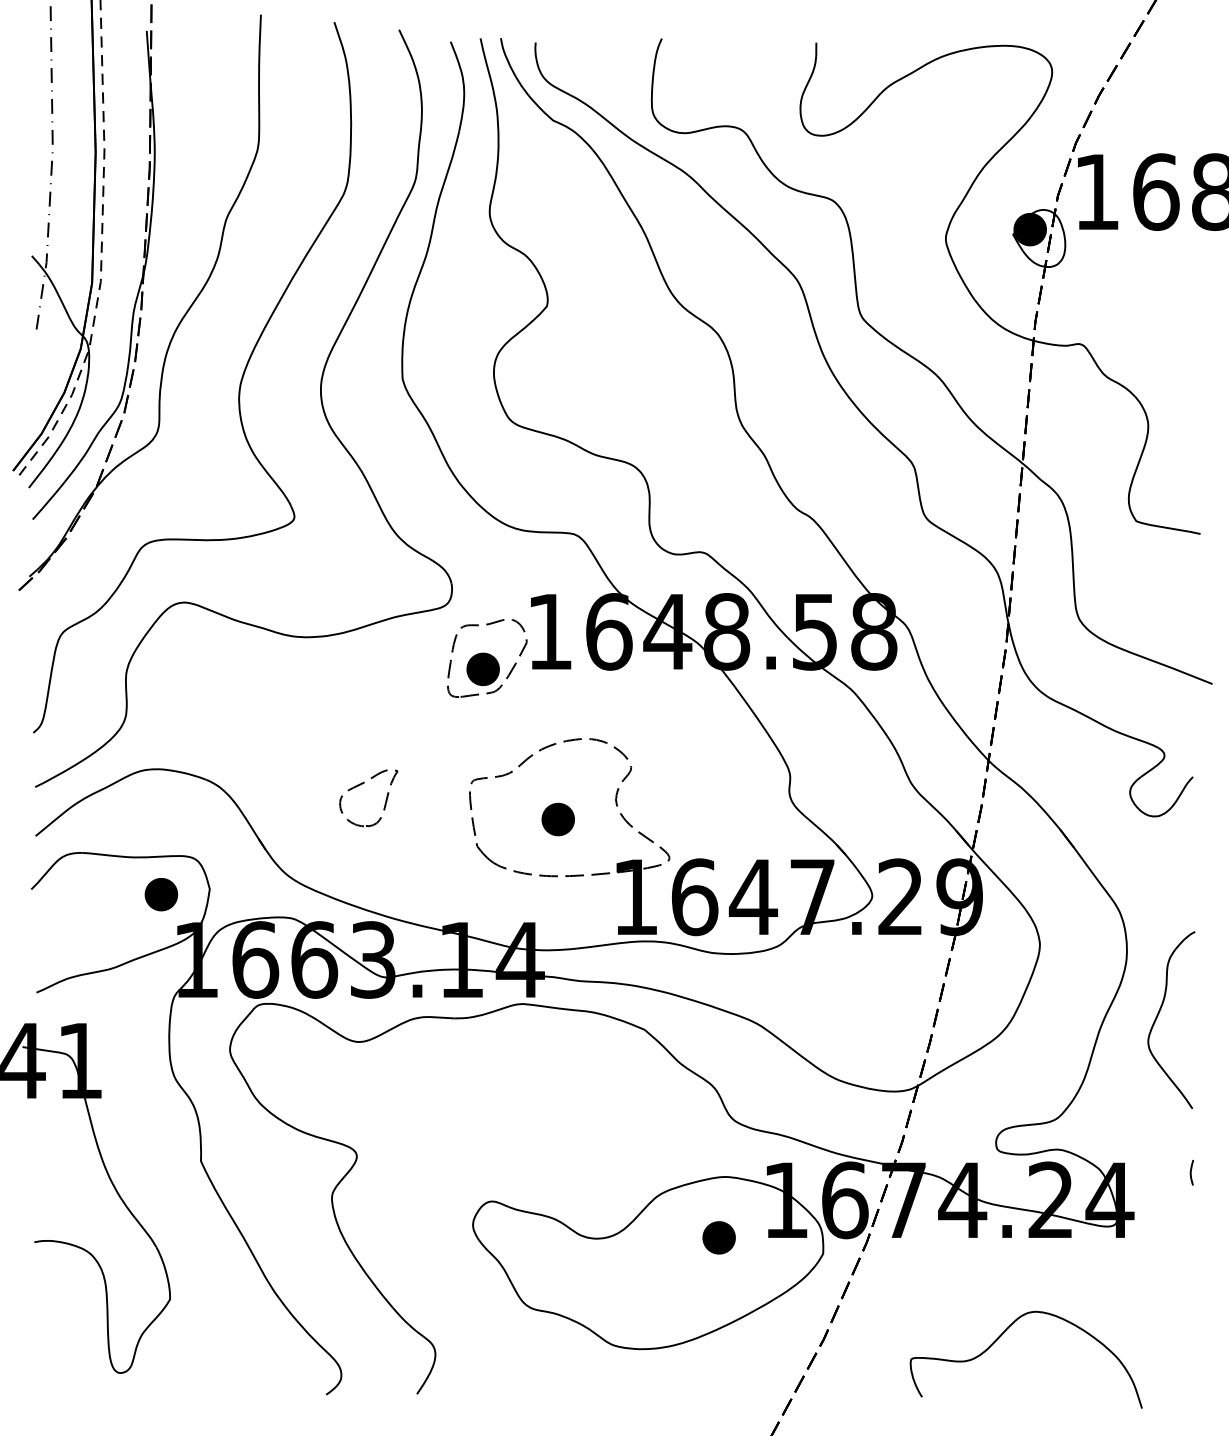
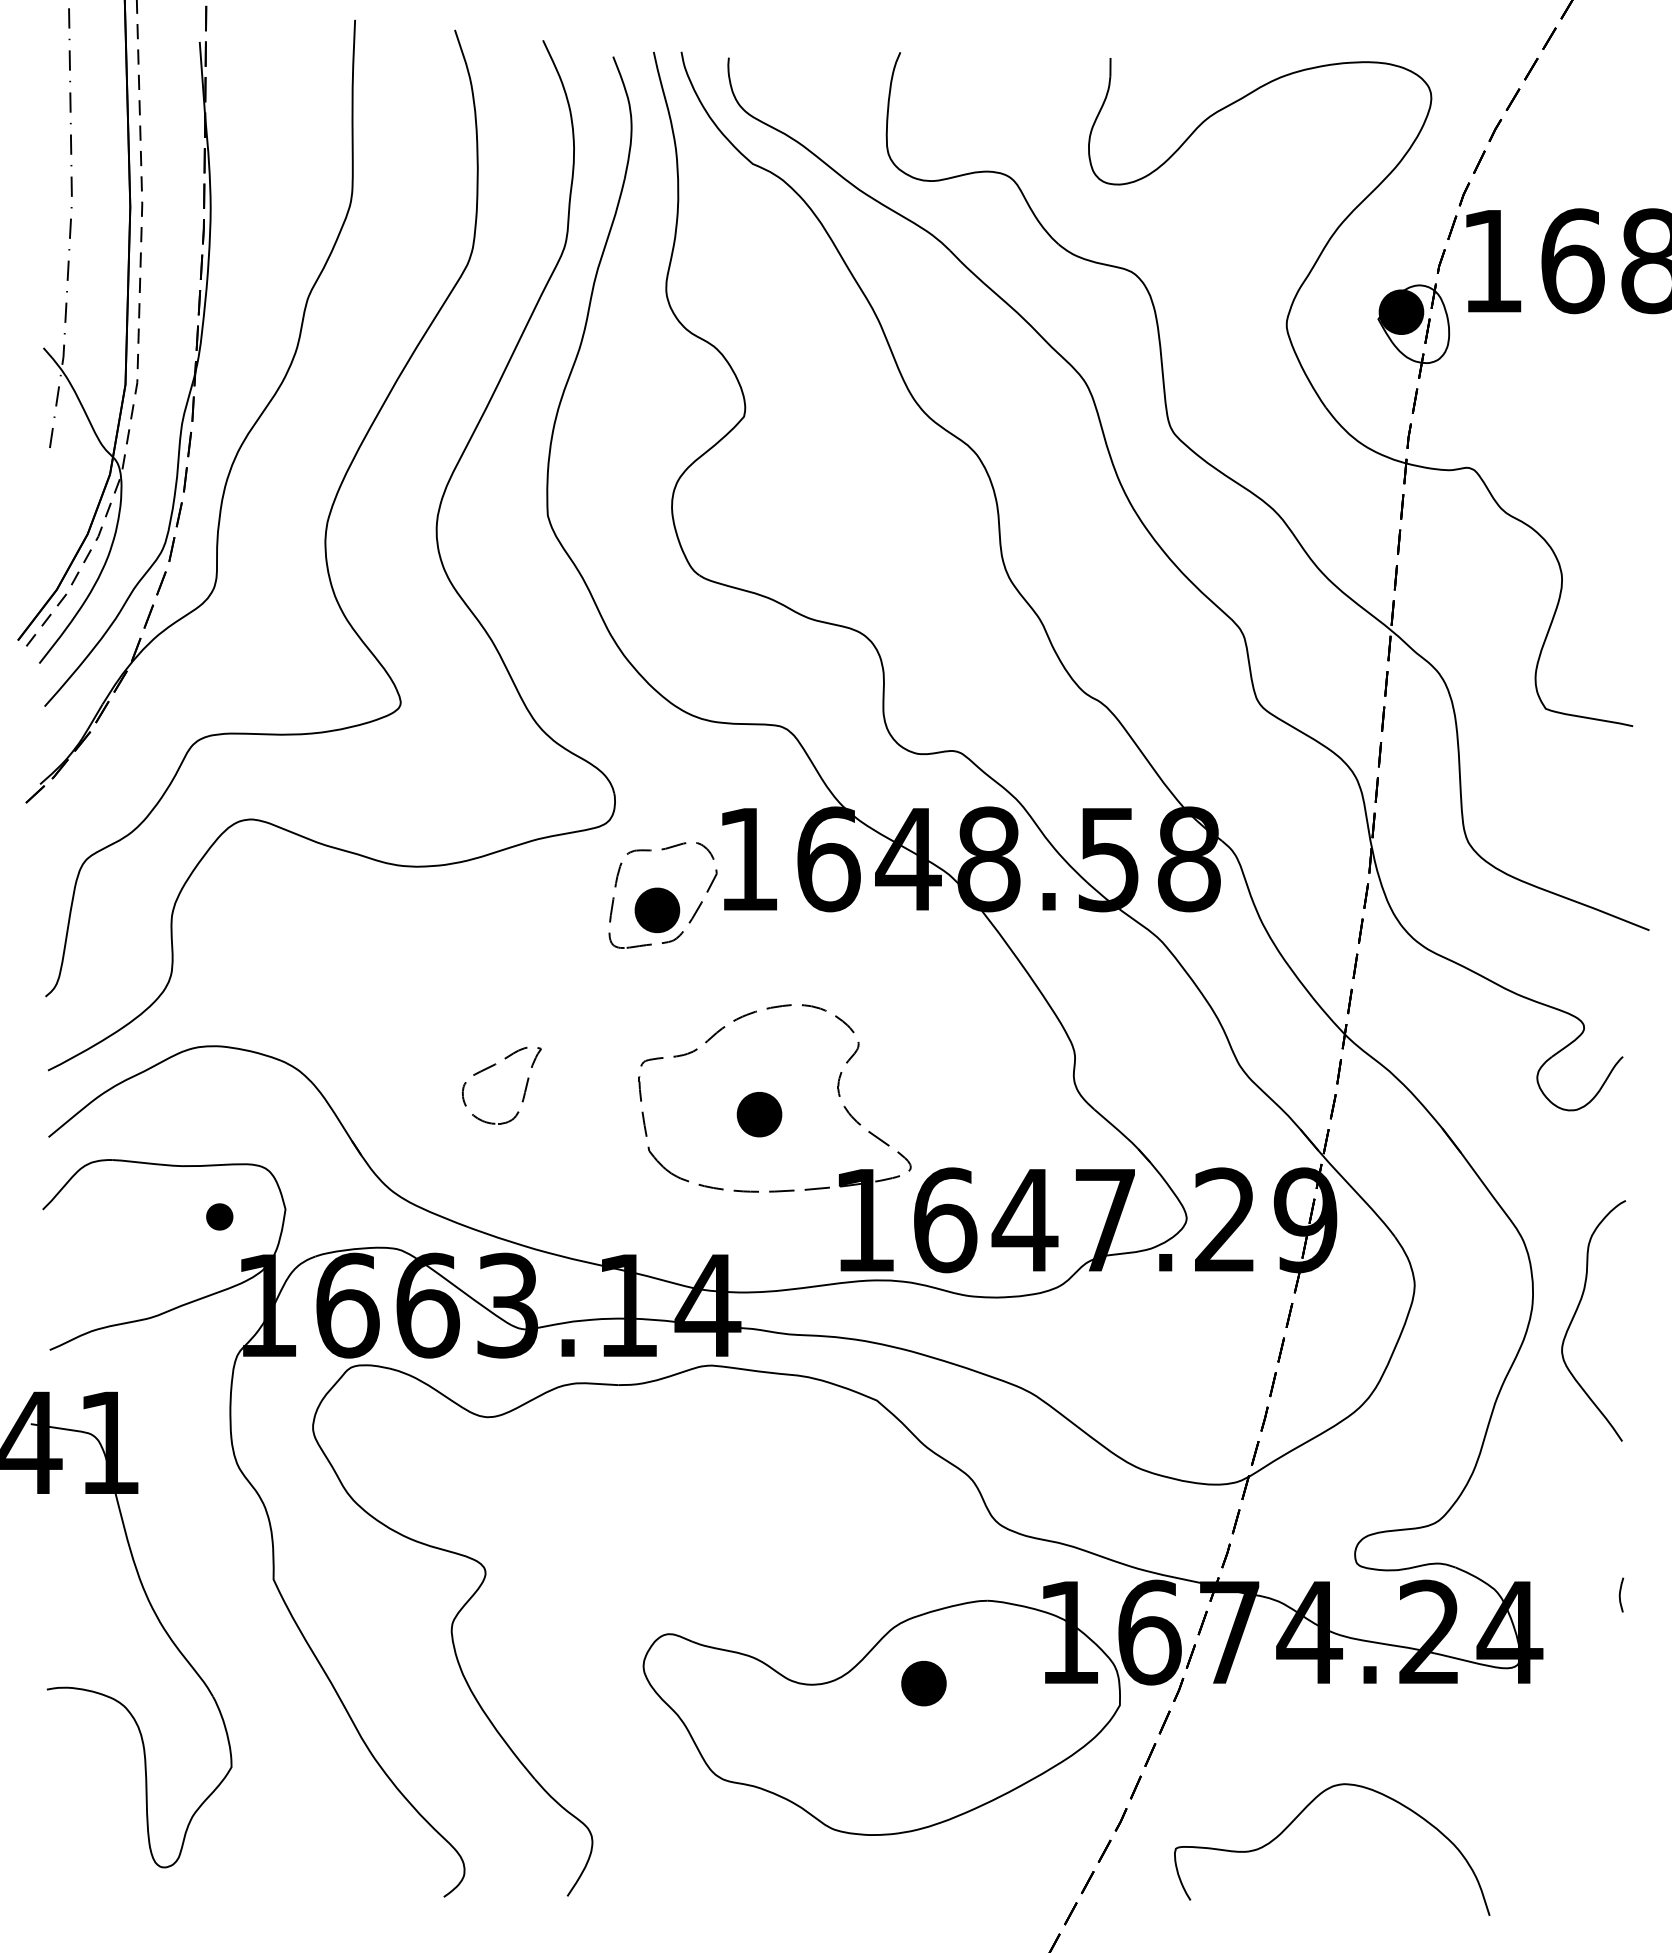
part: (161, 894) -> (219, 1216), size x0.6
curve: (1158, 1016) -> (1575, 1315), moved
part: (718, 1237) -> (923, 1683), moved
curve: (1002, 1335) -> (1299, 1816), moved

